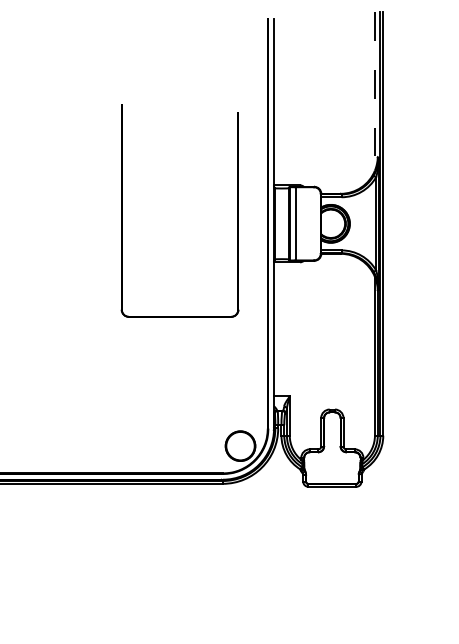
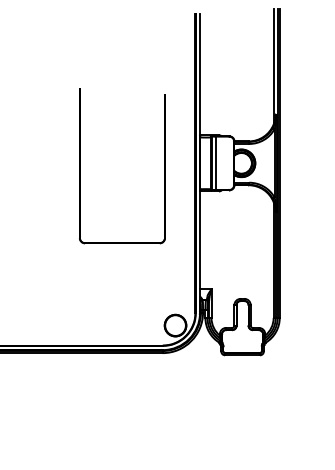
line: (374, 91) -> (273, 66), dashed -> solid
part: (122, 211) -> (80, 166), moved

